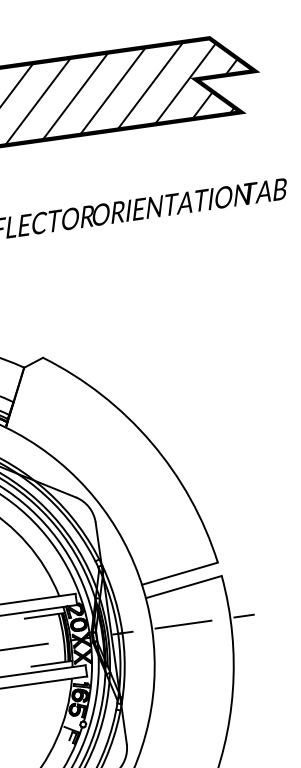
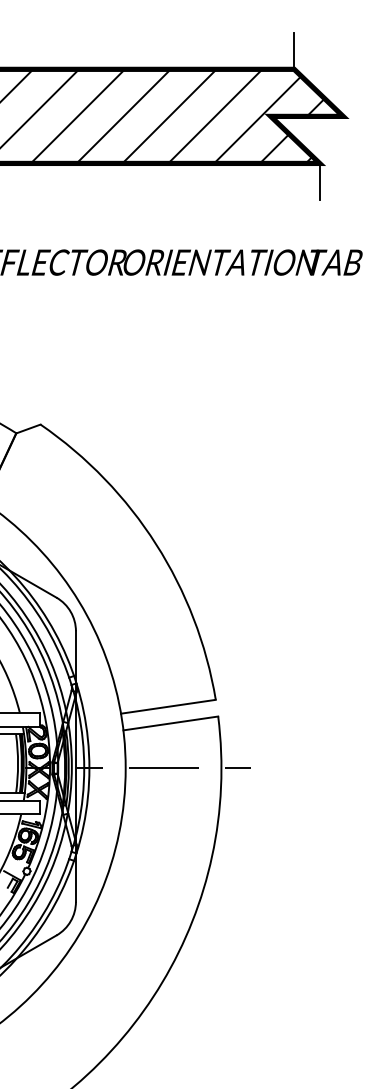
line: (207, 22) -> (294, 50), added
line: (243, 127) -> (319, 181), added

